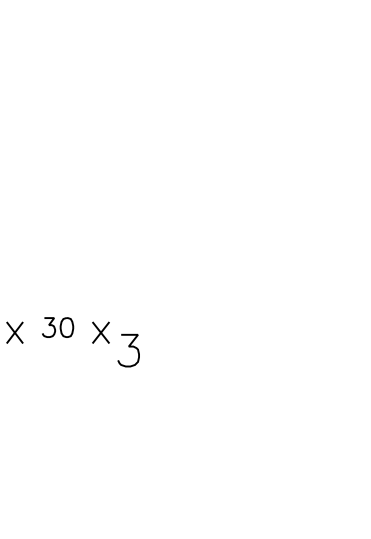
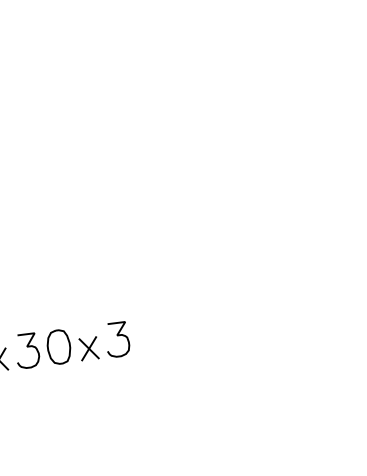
part: (57, 327) -> (42, 348), size x1.67
curve: (128, 347) -> (116, 336), moved

